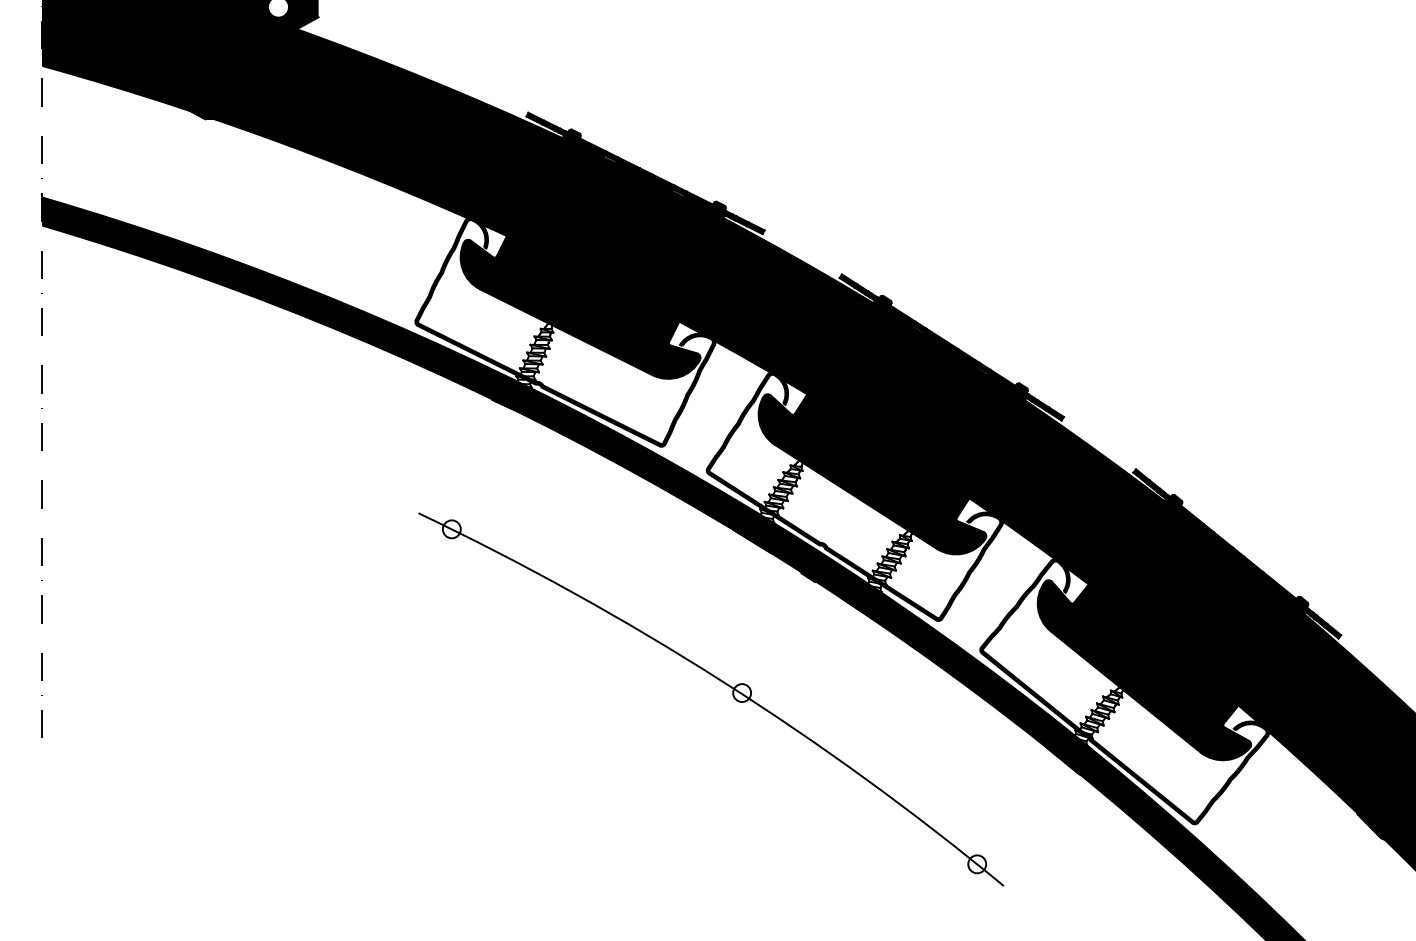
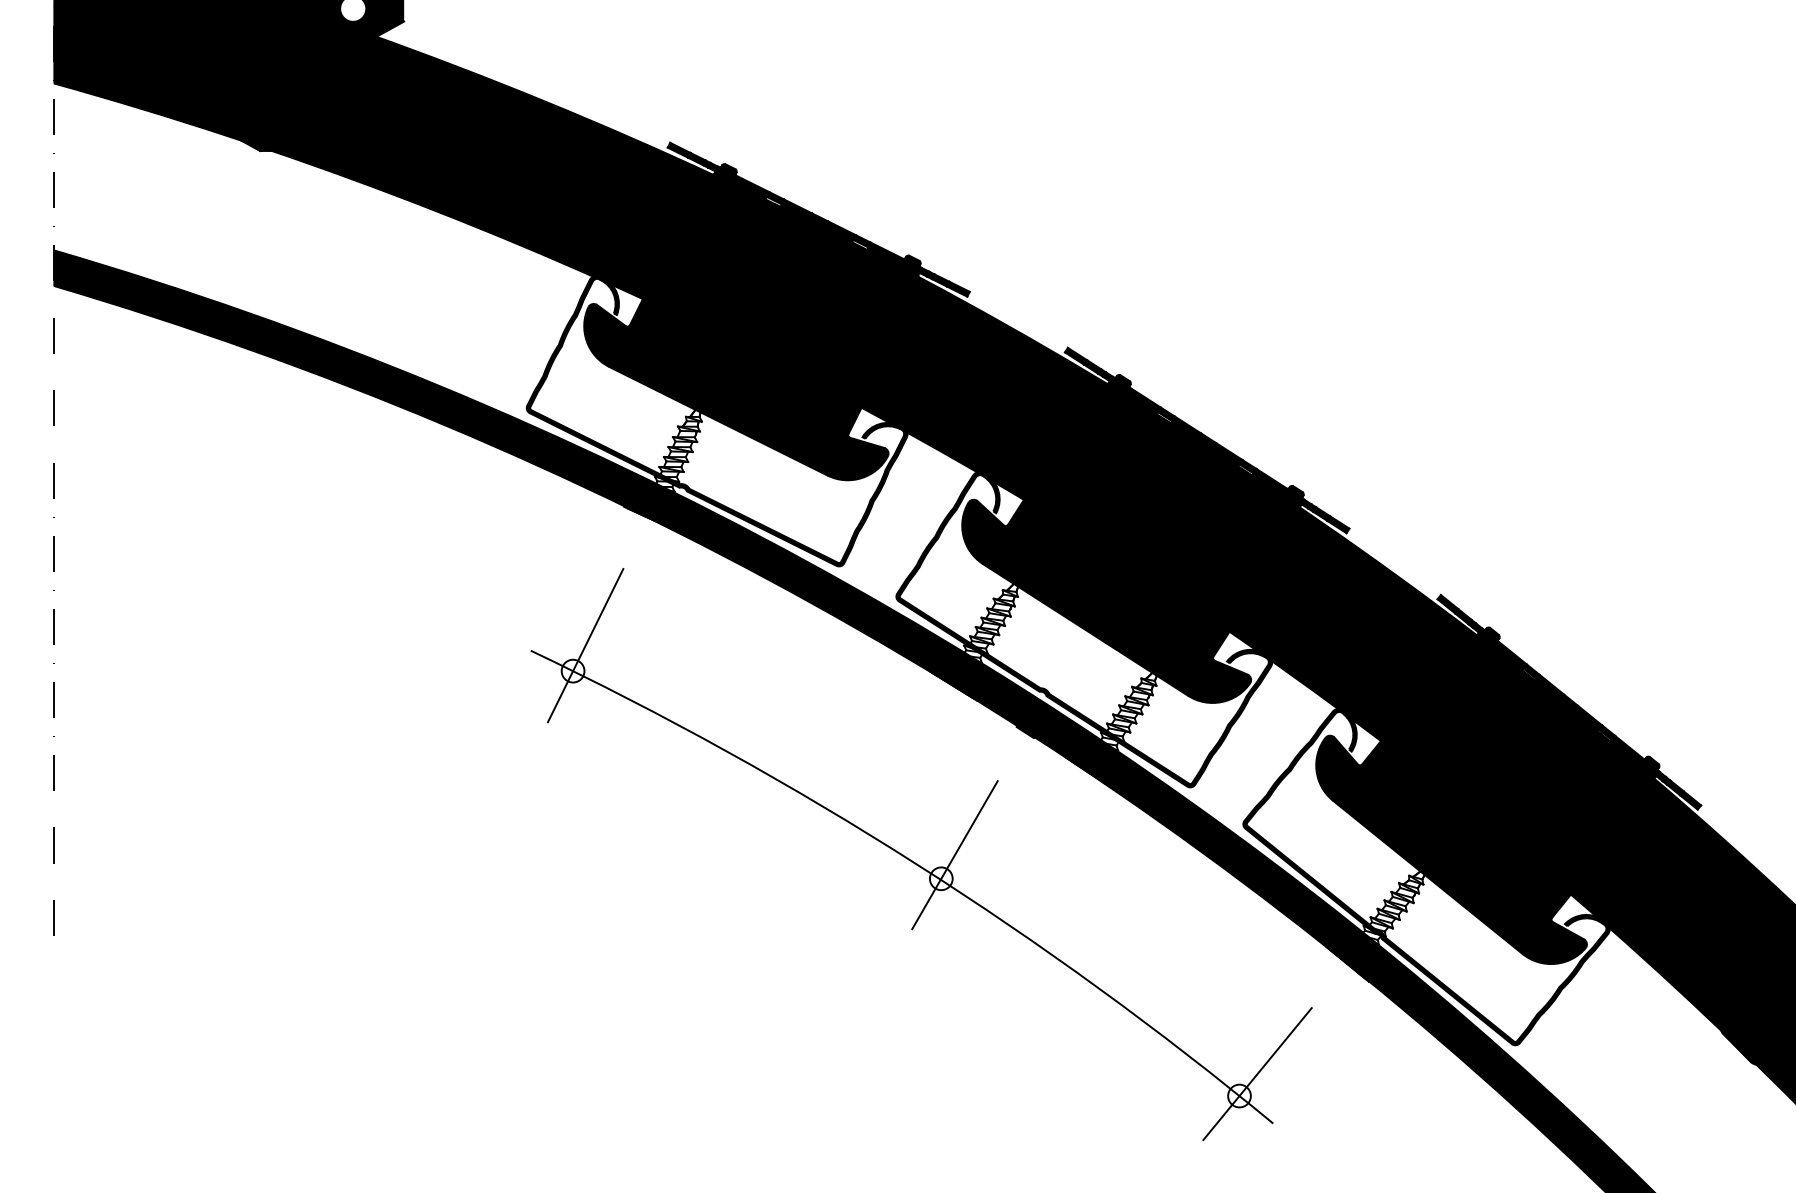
line: (461, 509) -> (585, 645), added
line: (752, 674) -> (954, 855), added
line: (991, 847) -> (1257, 1074), added

